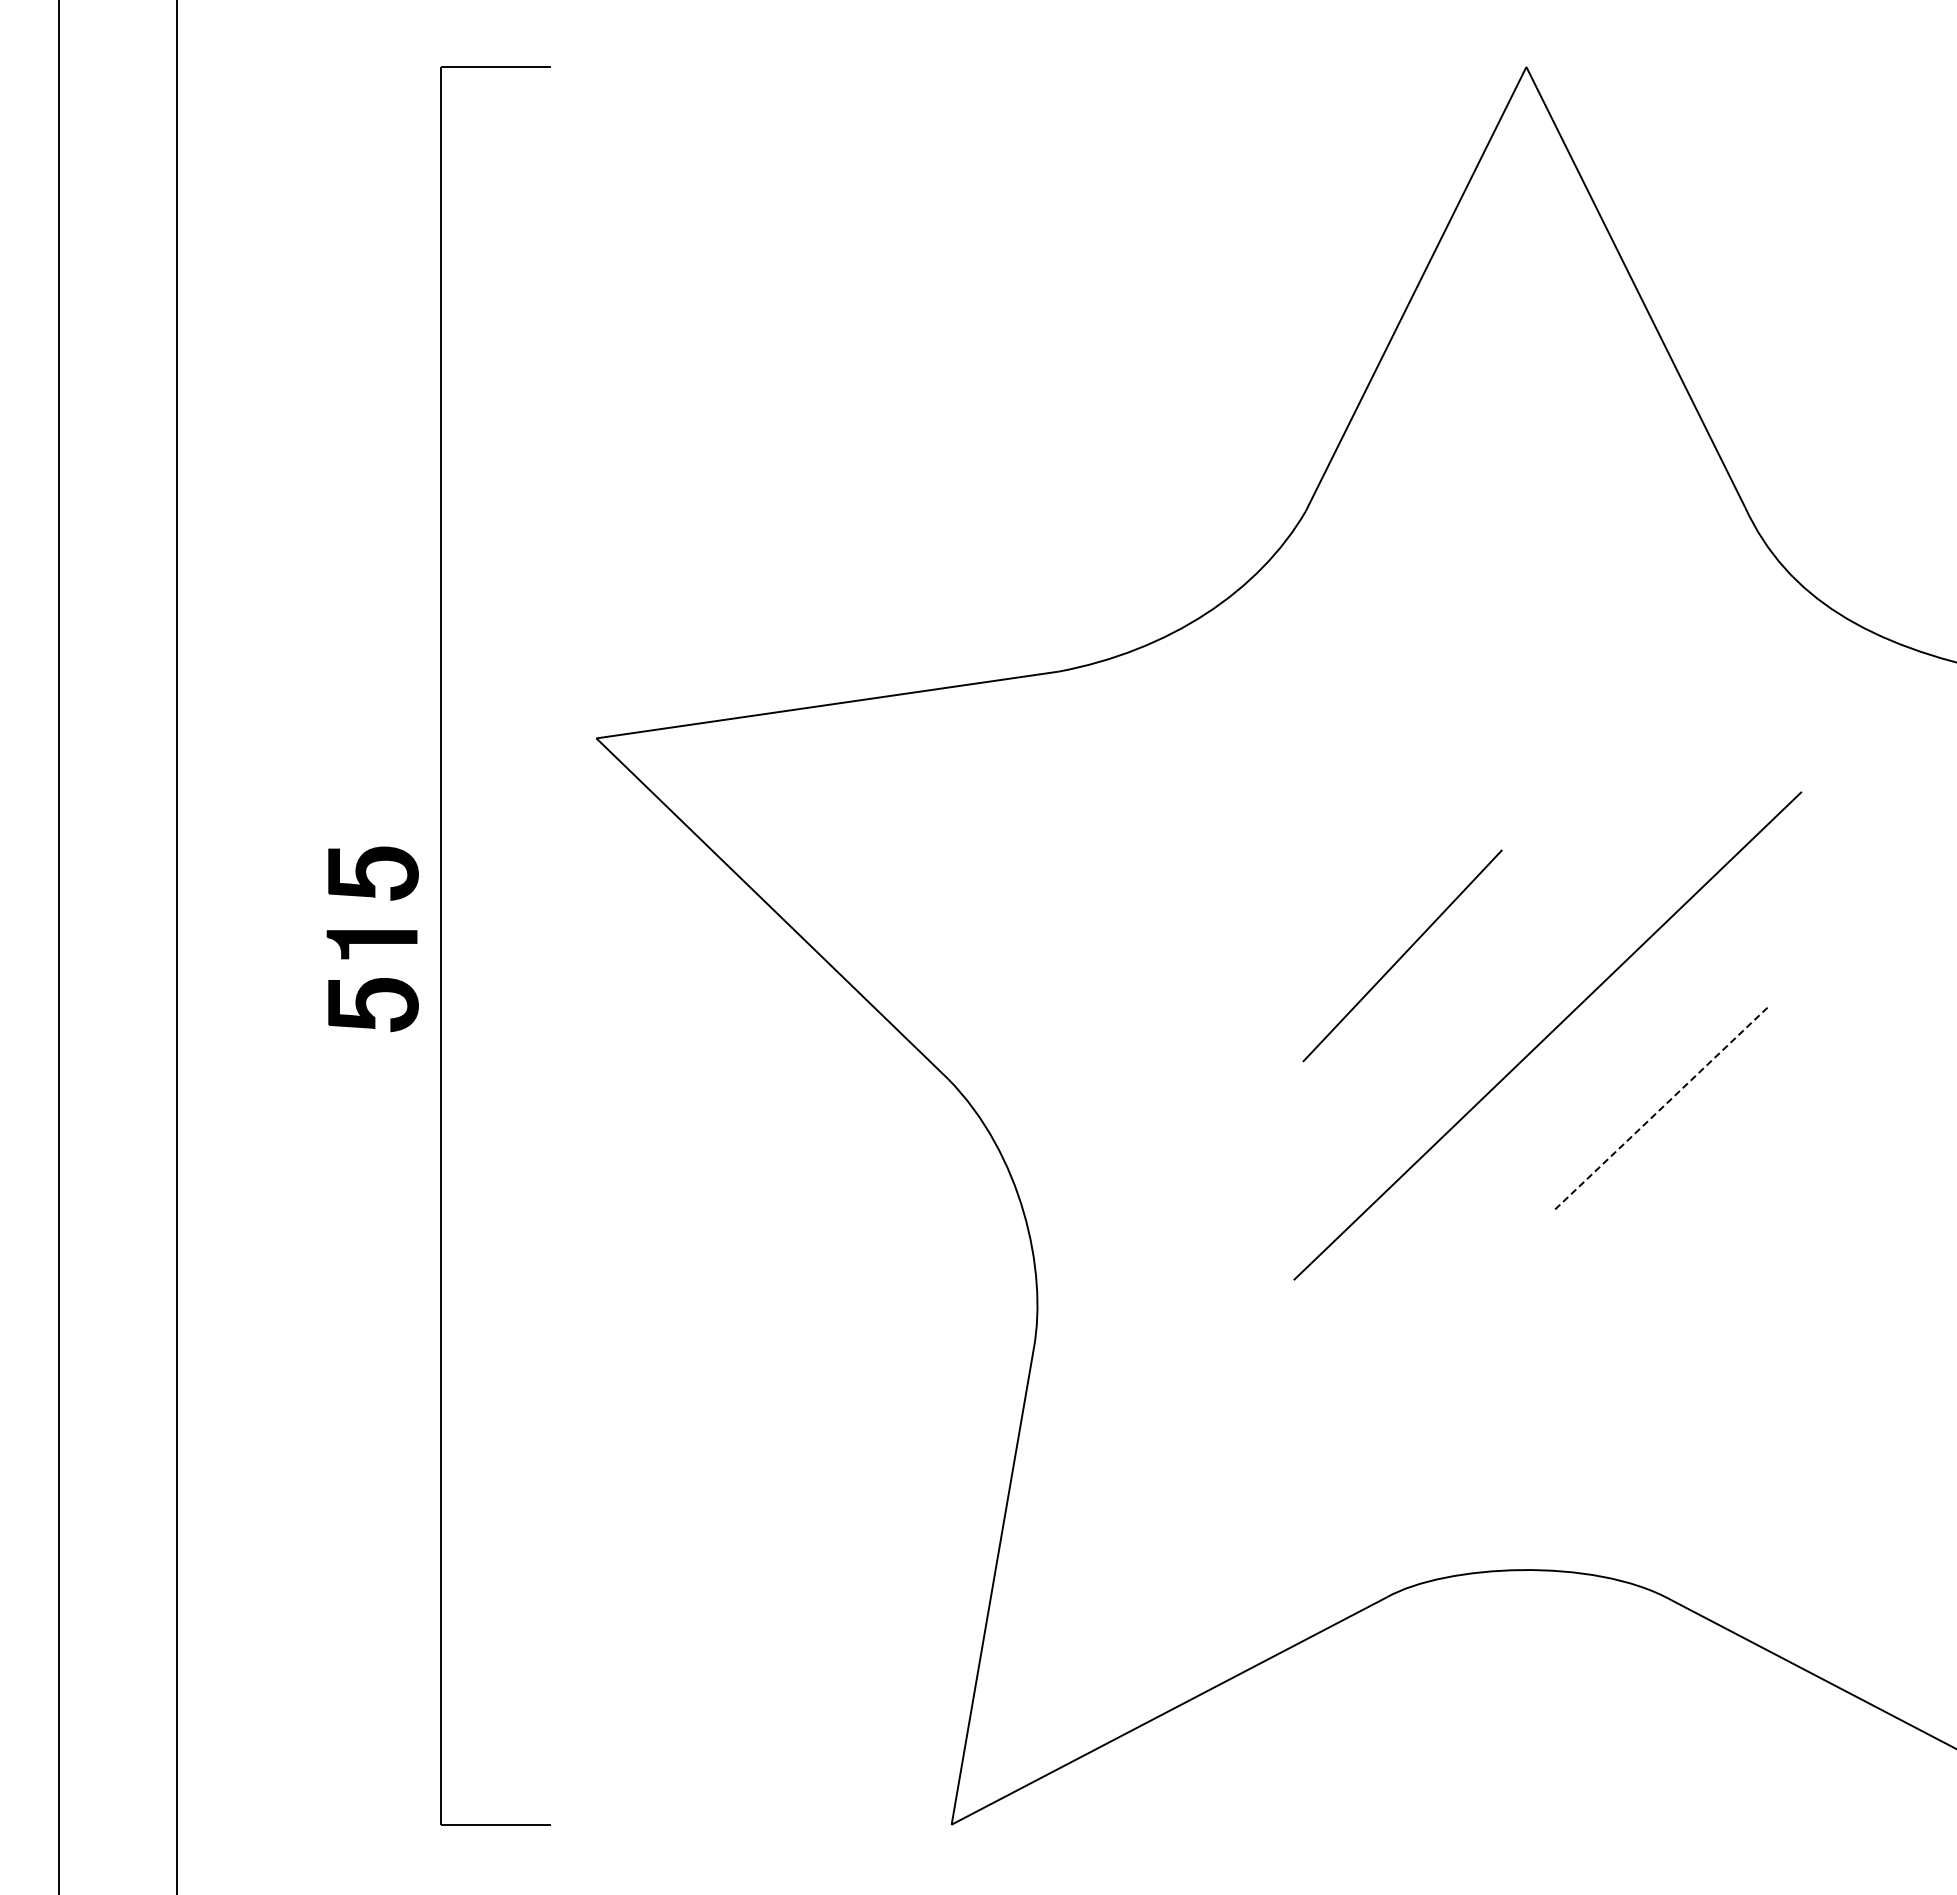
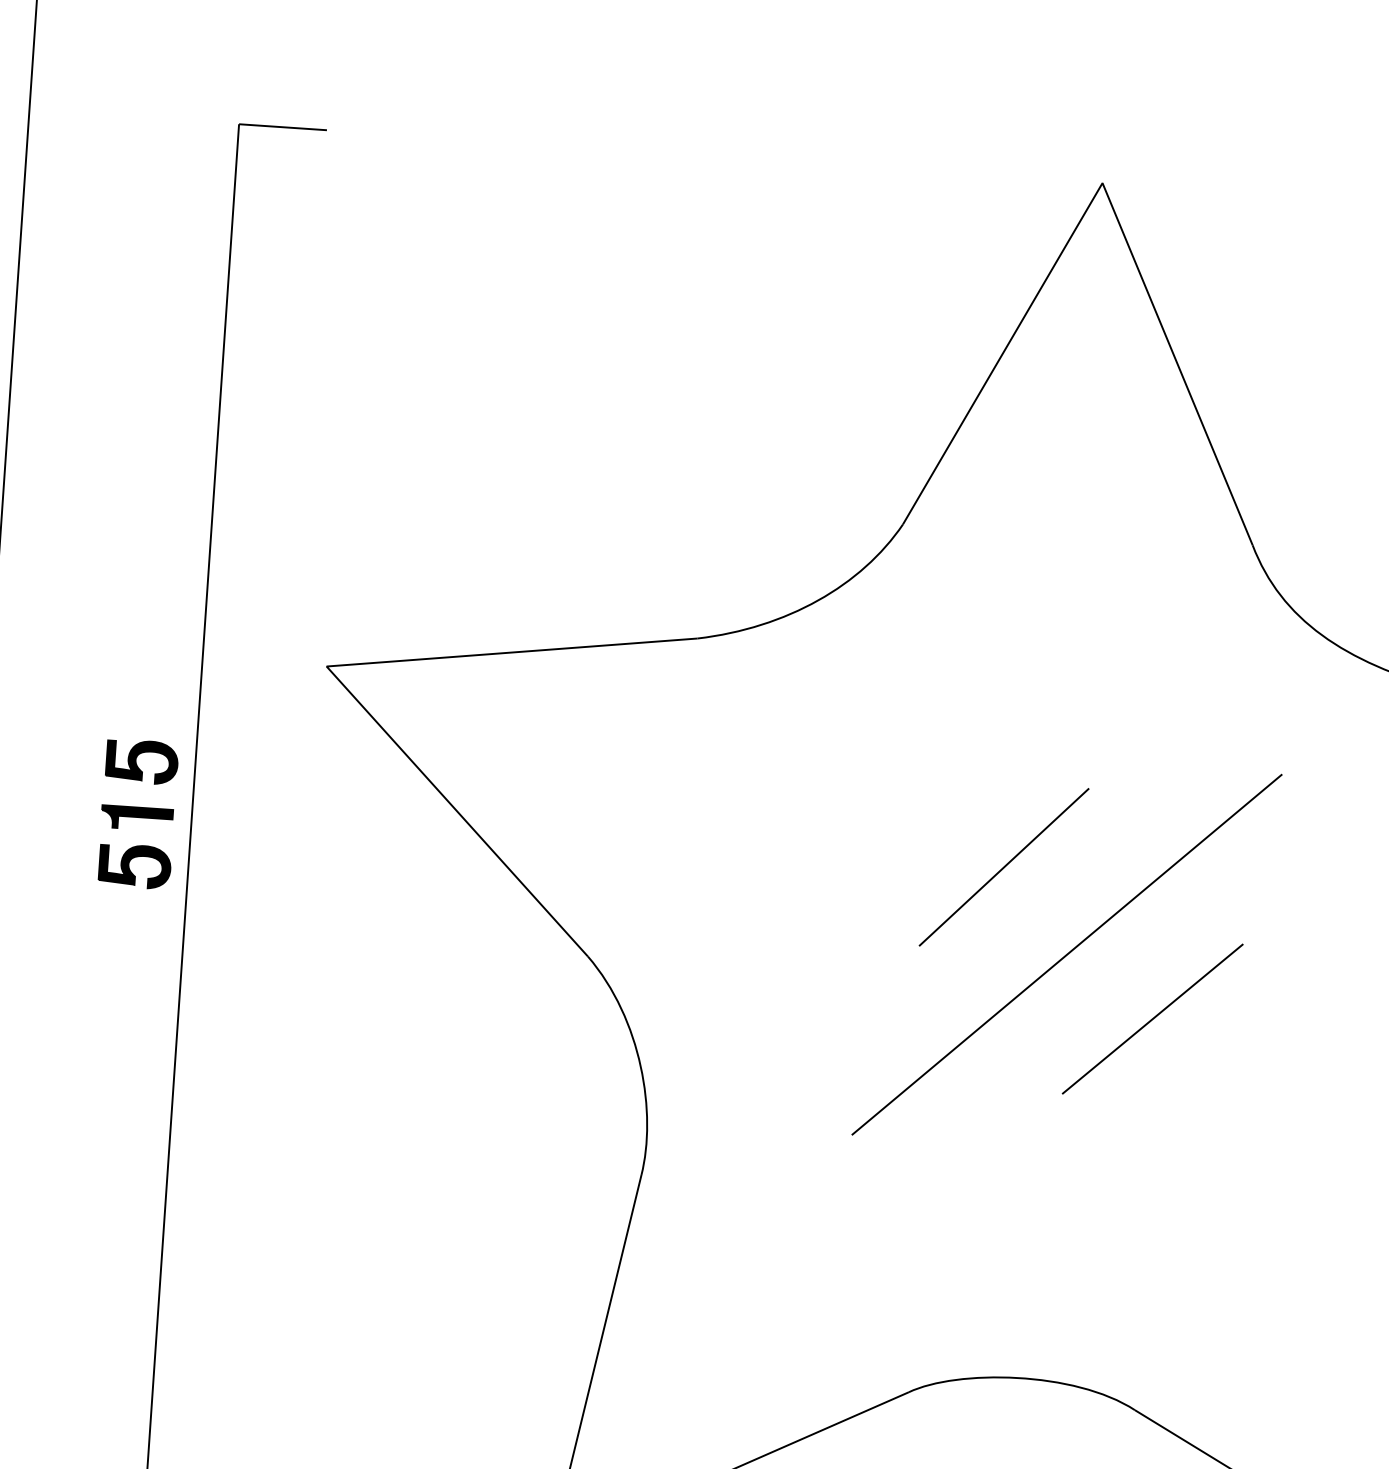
line: (1402, 955) -> (1004, 866), moved
line: (1660, 1109) -> (1152, 1019), dashed -> solid

